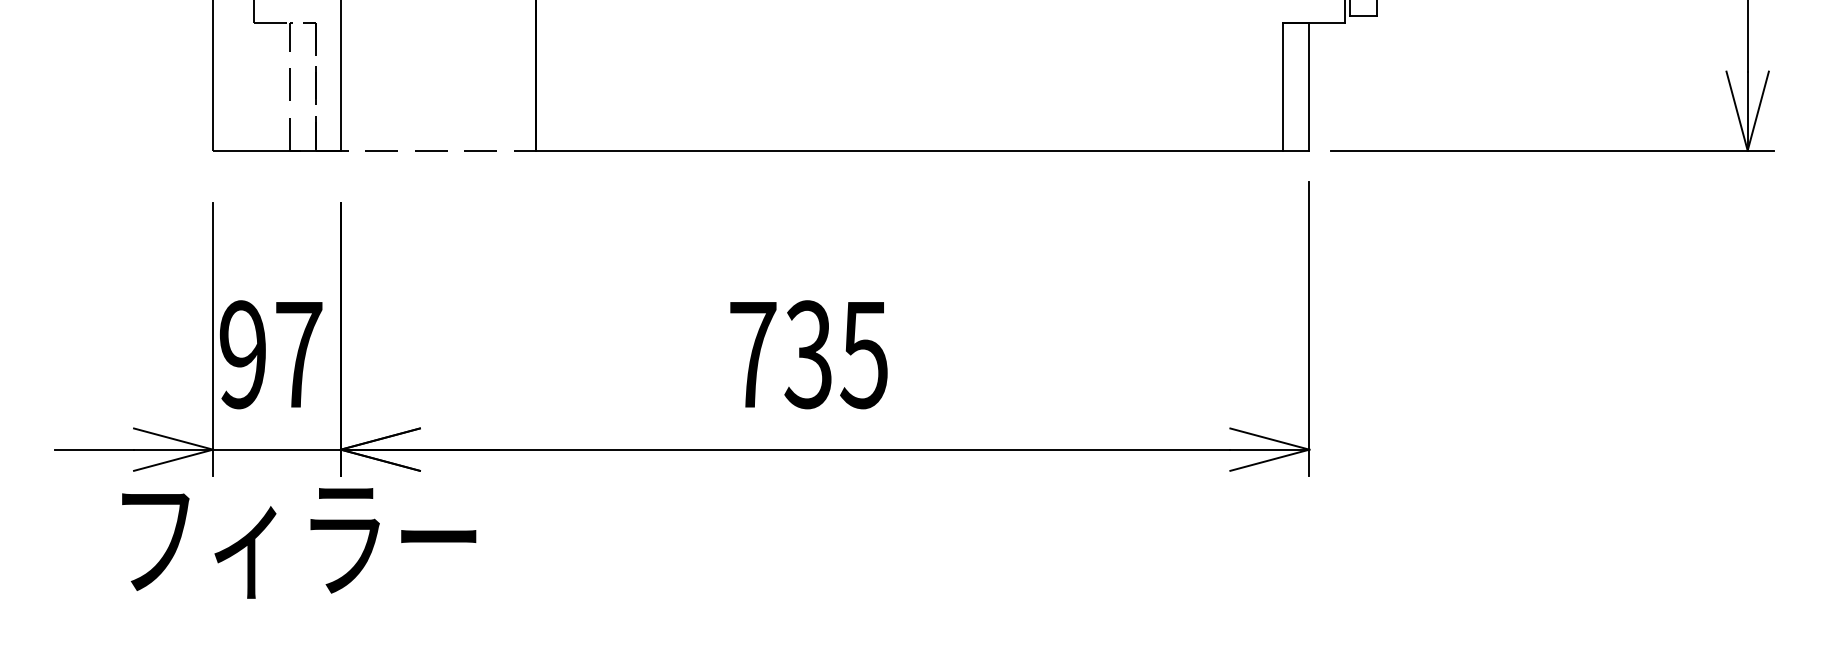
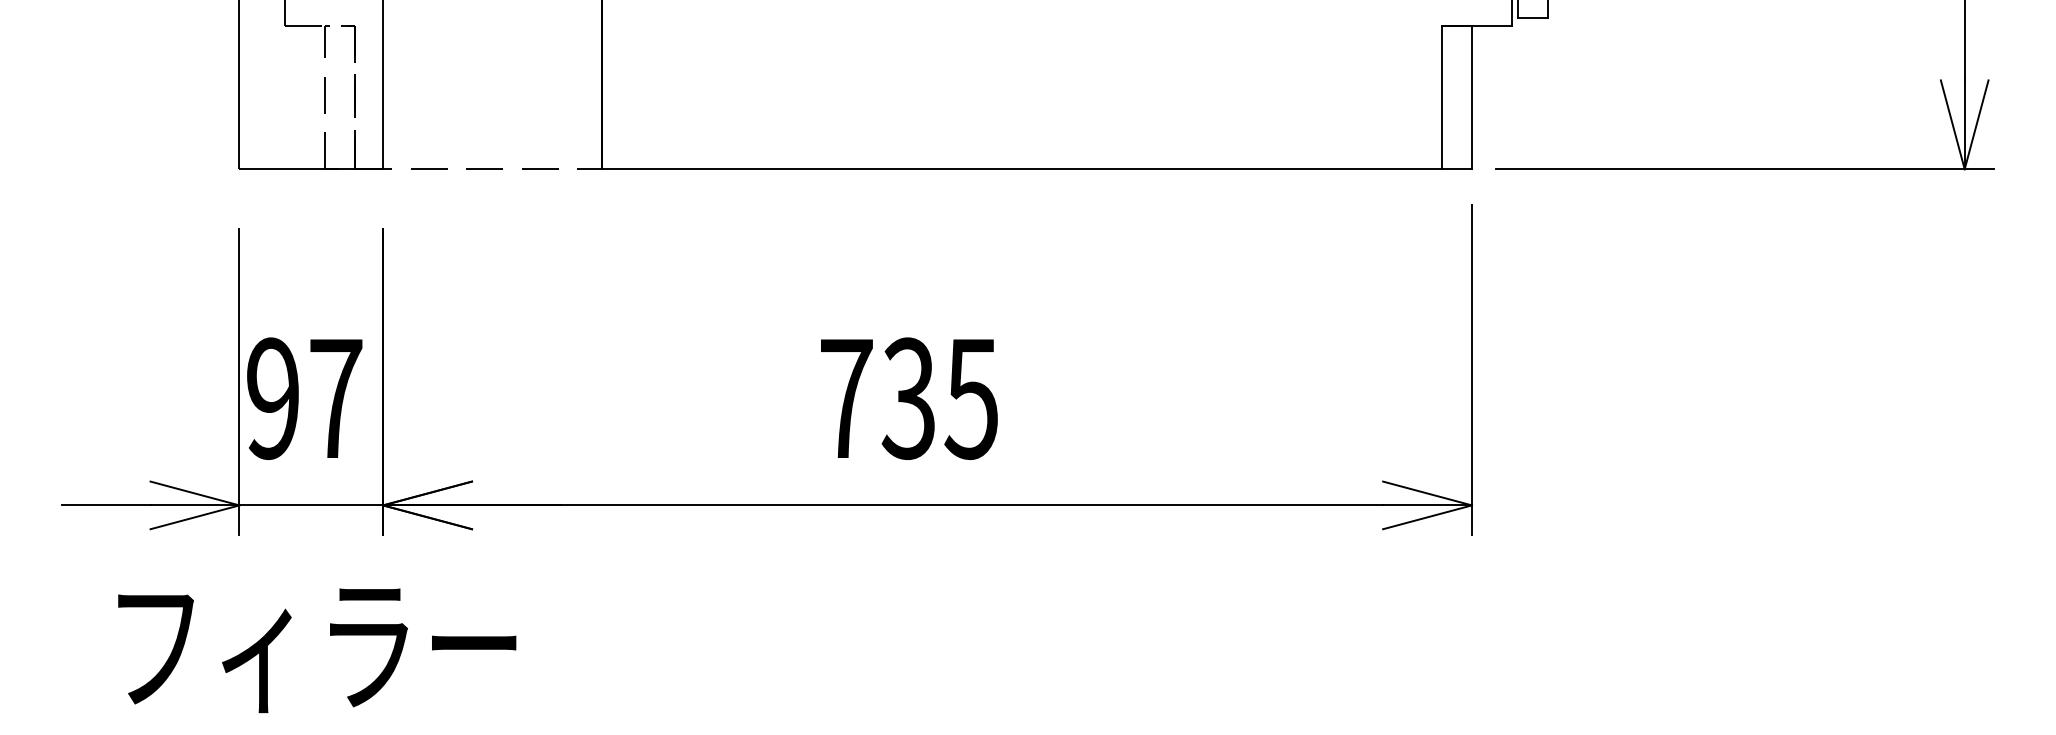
text: (299, 543) -> (317, 650), moved

